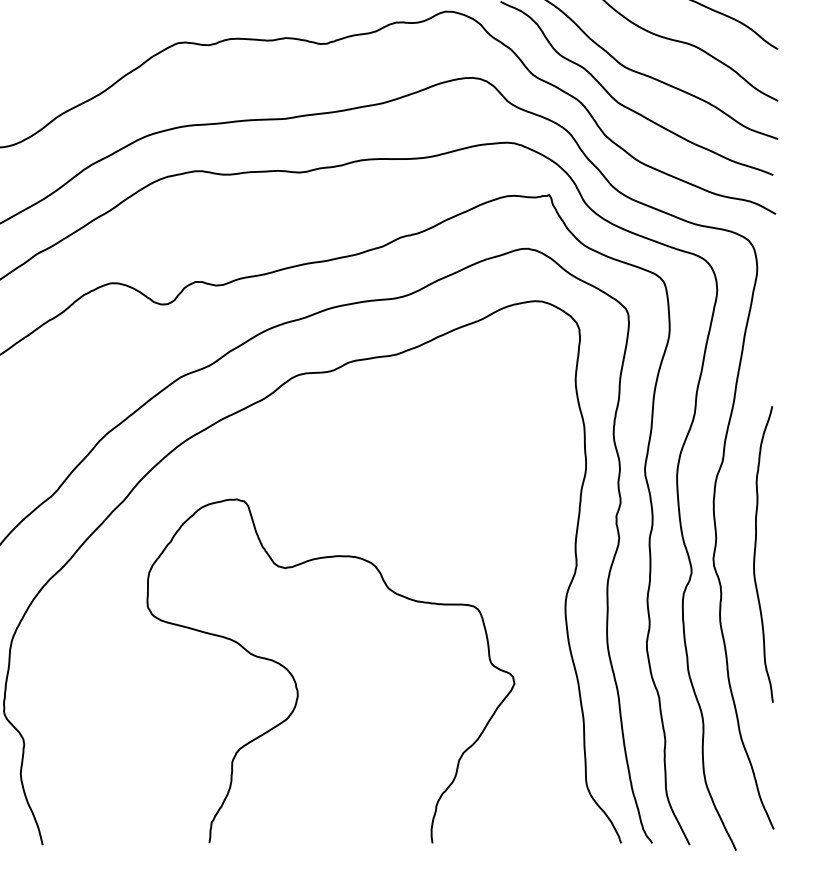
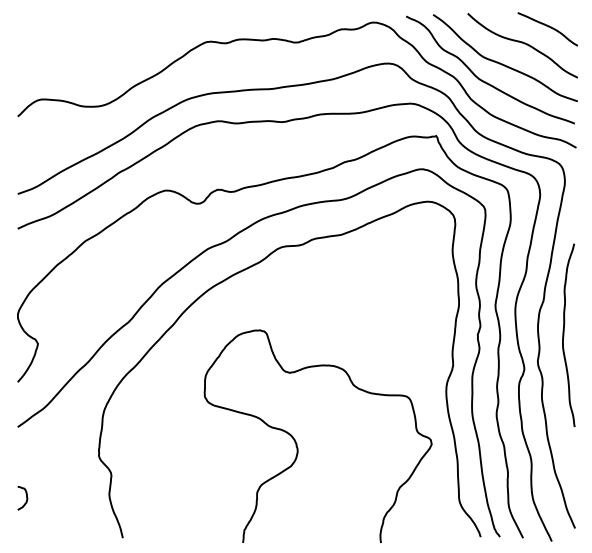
curve: (756, 554) -> (564, 335), moved
curve: (297, 682) -> (297, 443), moved

